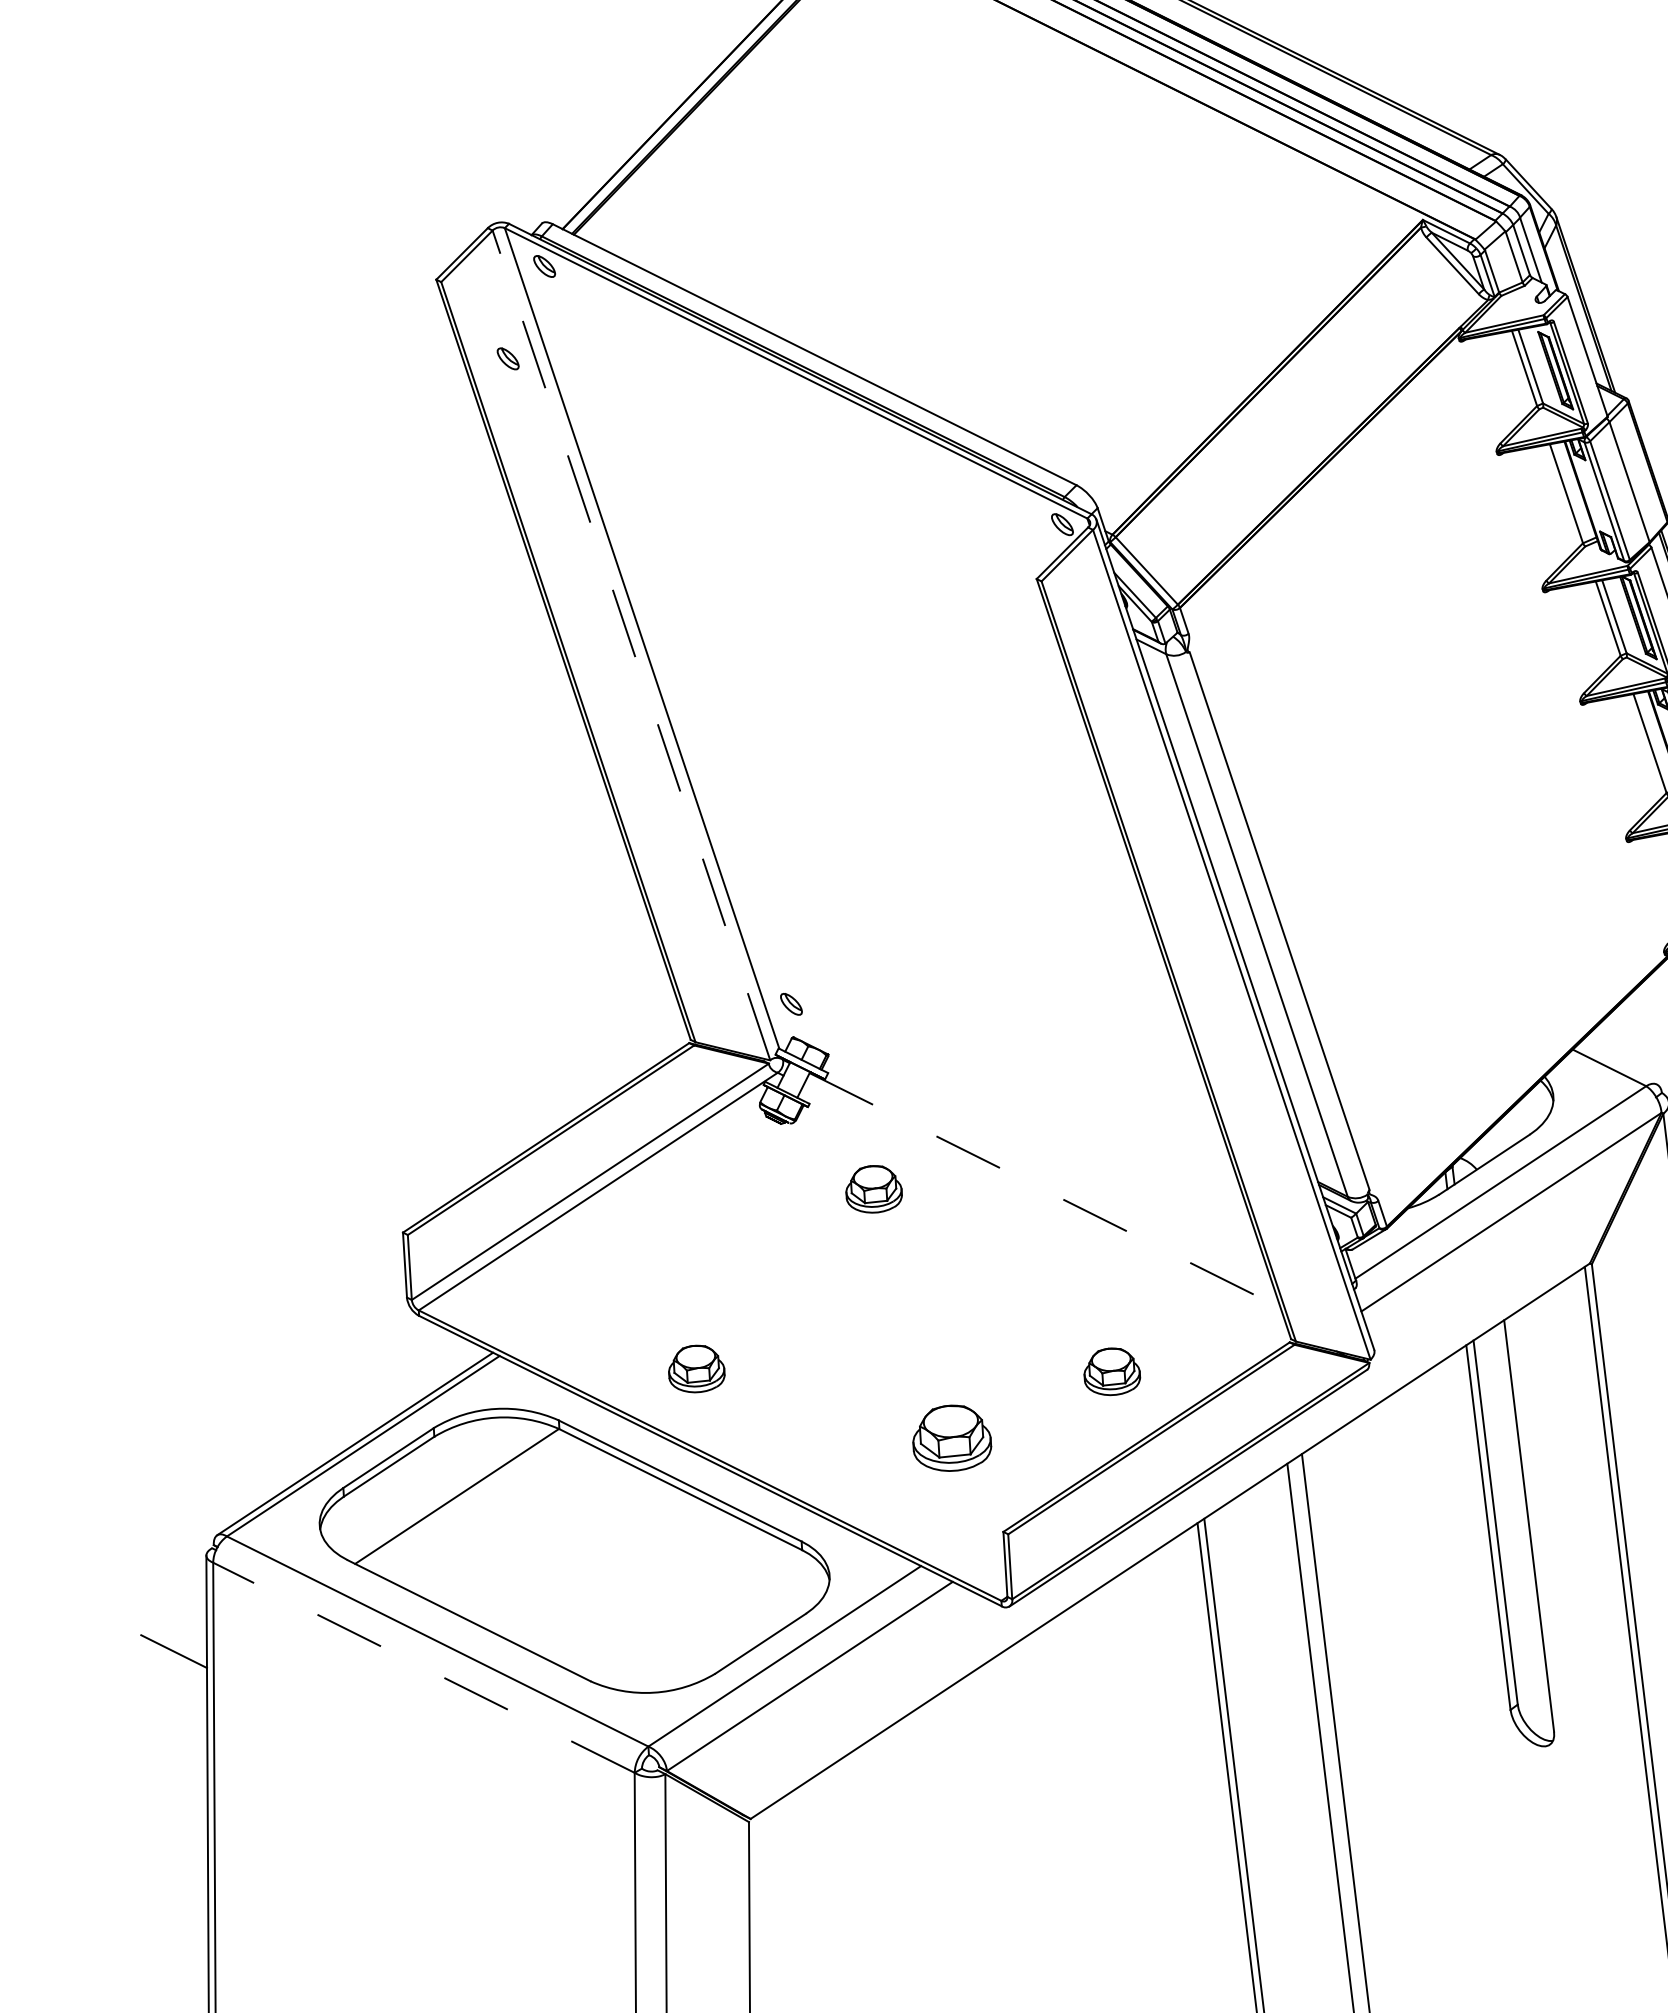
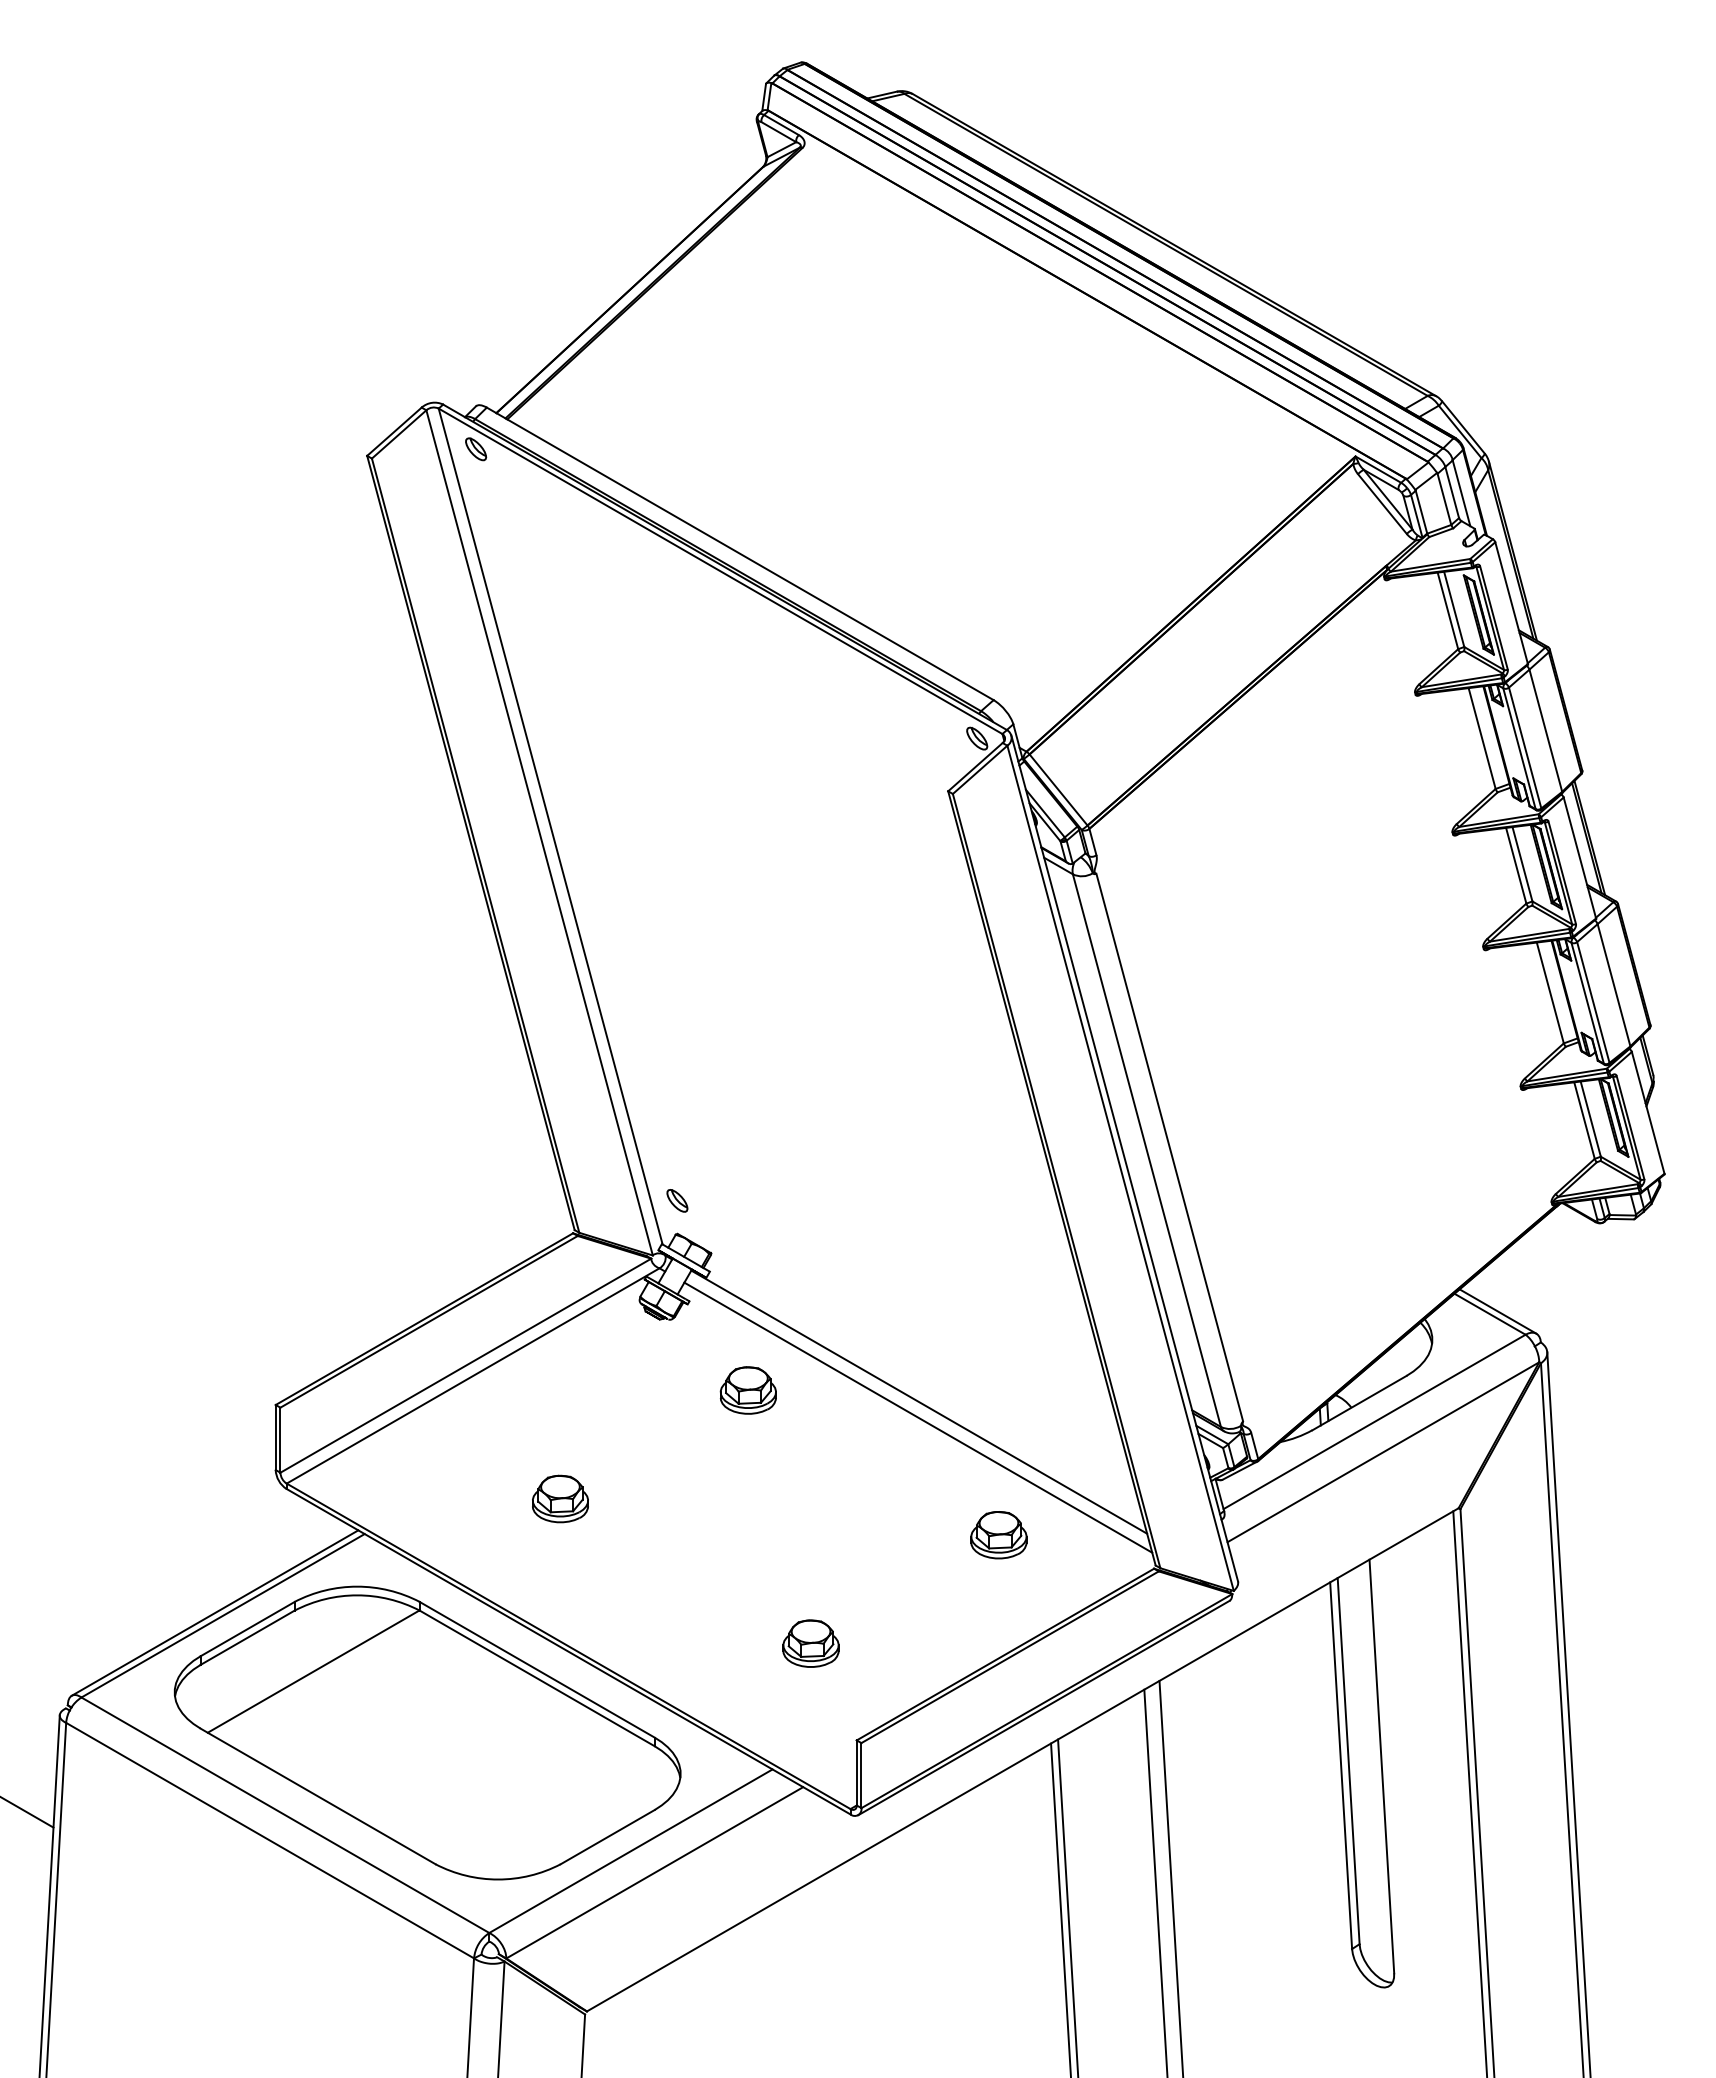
part: (508, 359) -> (434, 539), removed
line: (631, 645) -> (539, 832), dashed -> solid
line: (1616, 1064) -> (1497, 1311), added
line: (1045, 1190) -> (919, 1402), dashed -> solid
line: (1045, 1205) -> (918, 1417), added
part: (696, 1368) -> (560, 1498), moved
part: (1111, 1372) -> (998, 1535), moved
part: (951, 1438) -> (810, 1643), size x0.71
line: (423, 1667) -> (269, 1840), dashed -> solid

